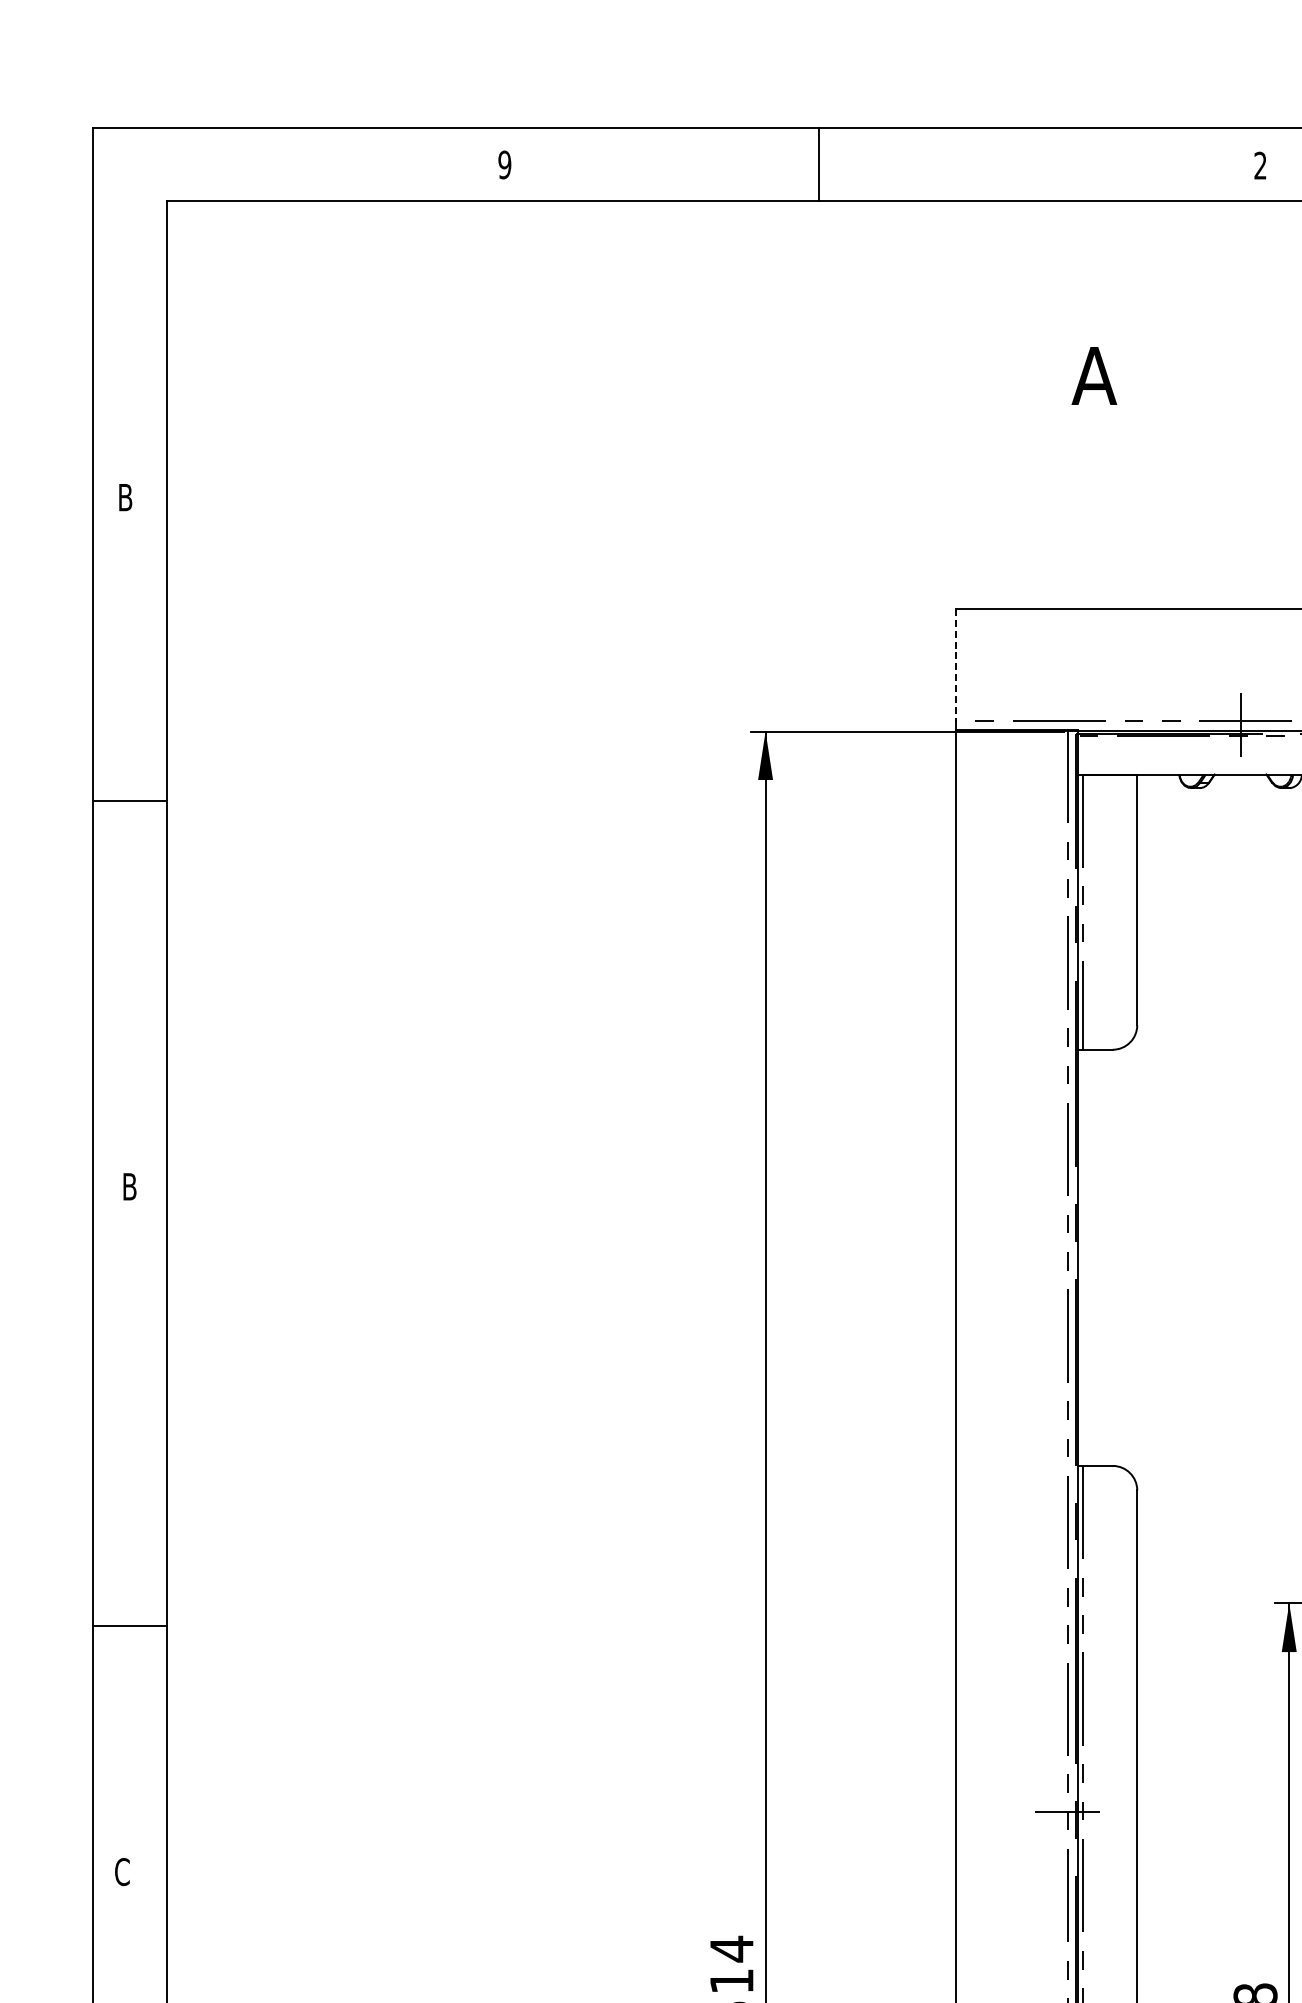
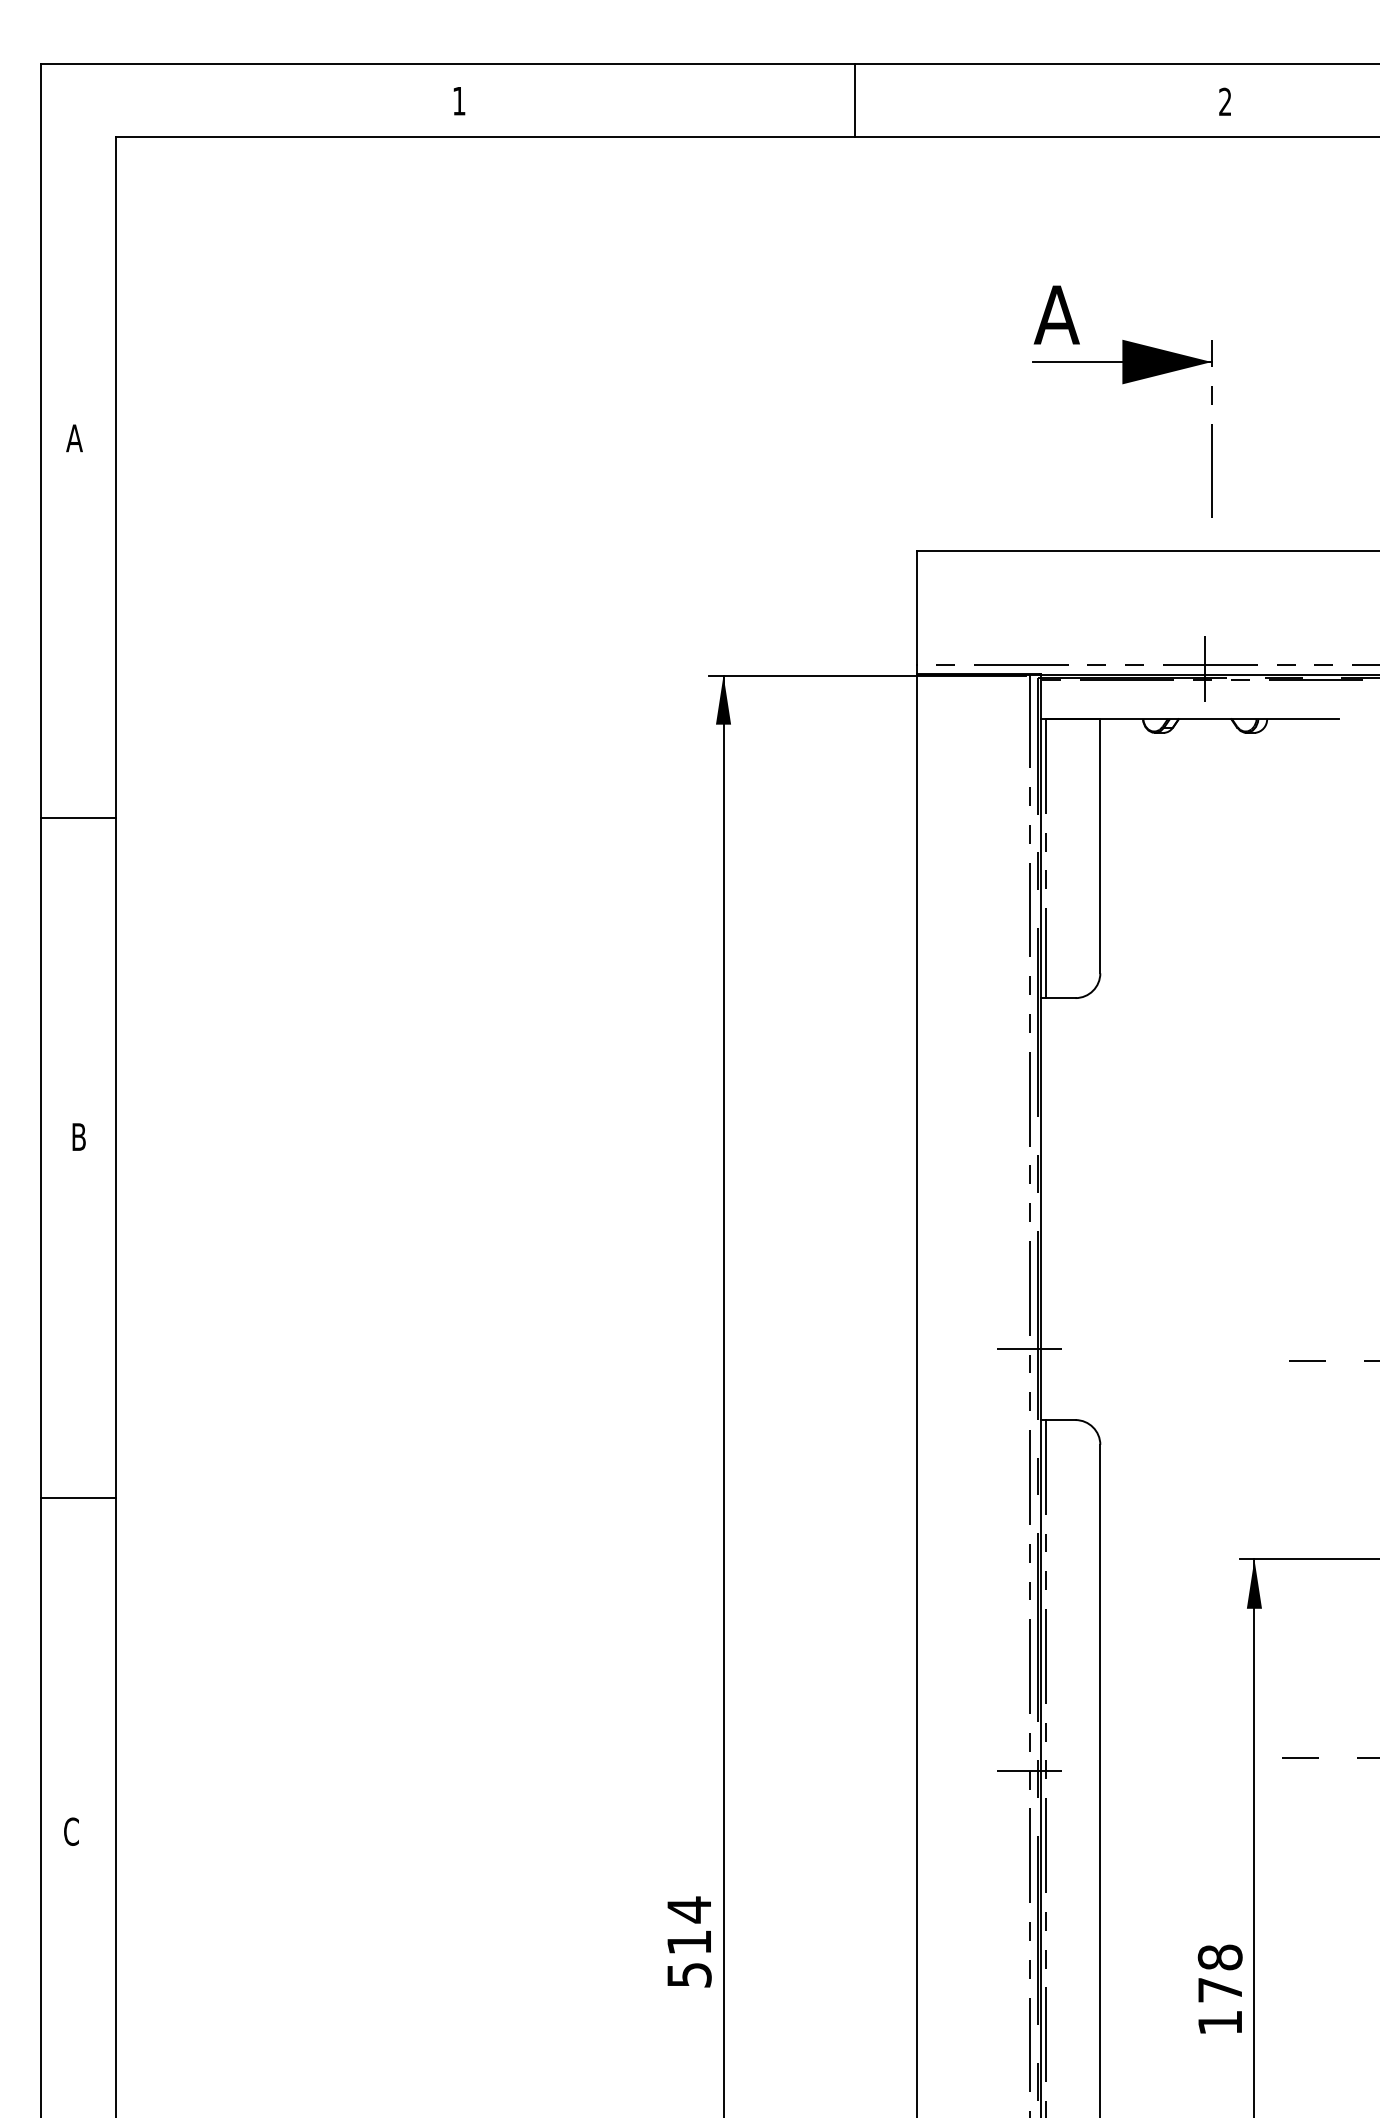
text: (504, 164) -> (458, 100), 9 -> 1
line: (818, 164) -> (854, 100), moved
part: (1159, 444) -> (1122, 384), added
text: (125, 497) -> (74, 438), B -> A
line: (955, 664) -> (916, 607), dashed -> solid
line: (129, 800) -> (78, 817), moved
line: (1067, 1395) -> (1029, 1348), added
line: (129, 1626) -> (78, 1498), moved

